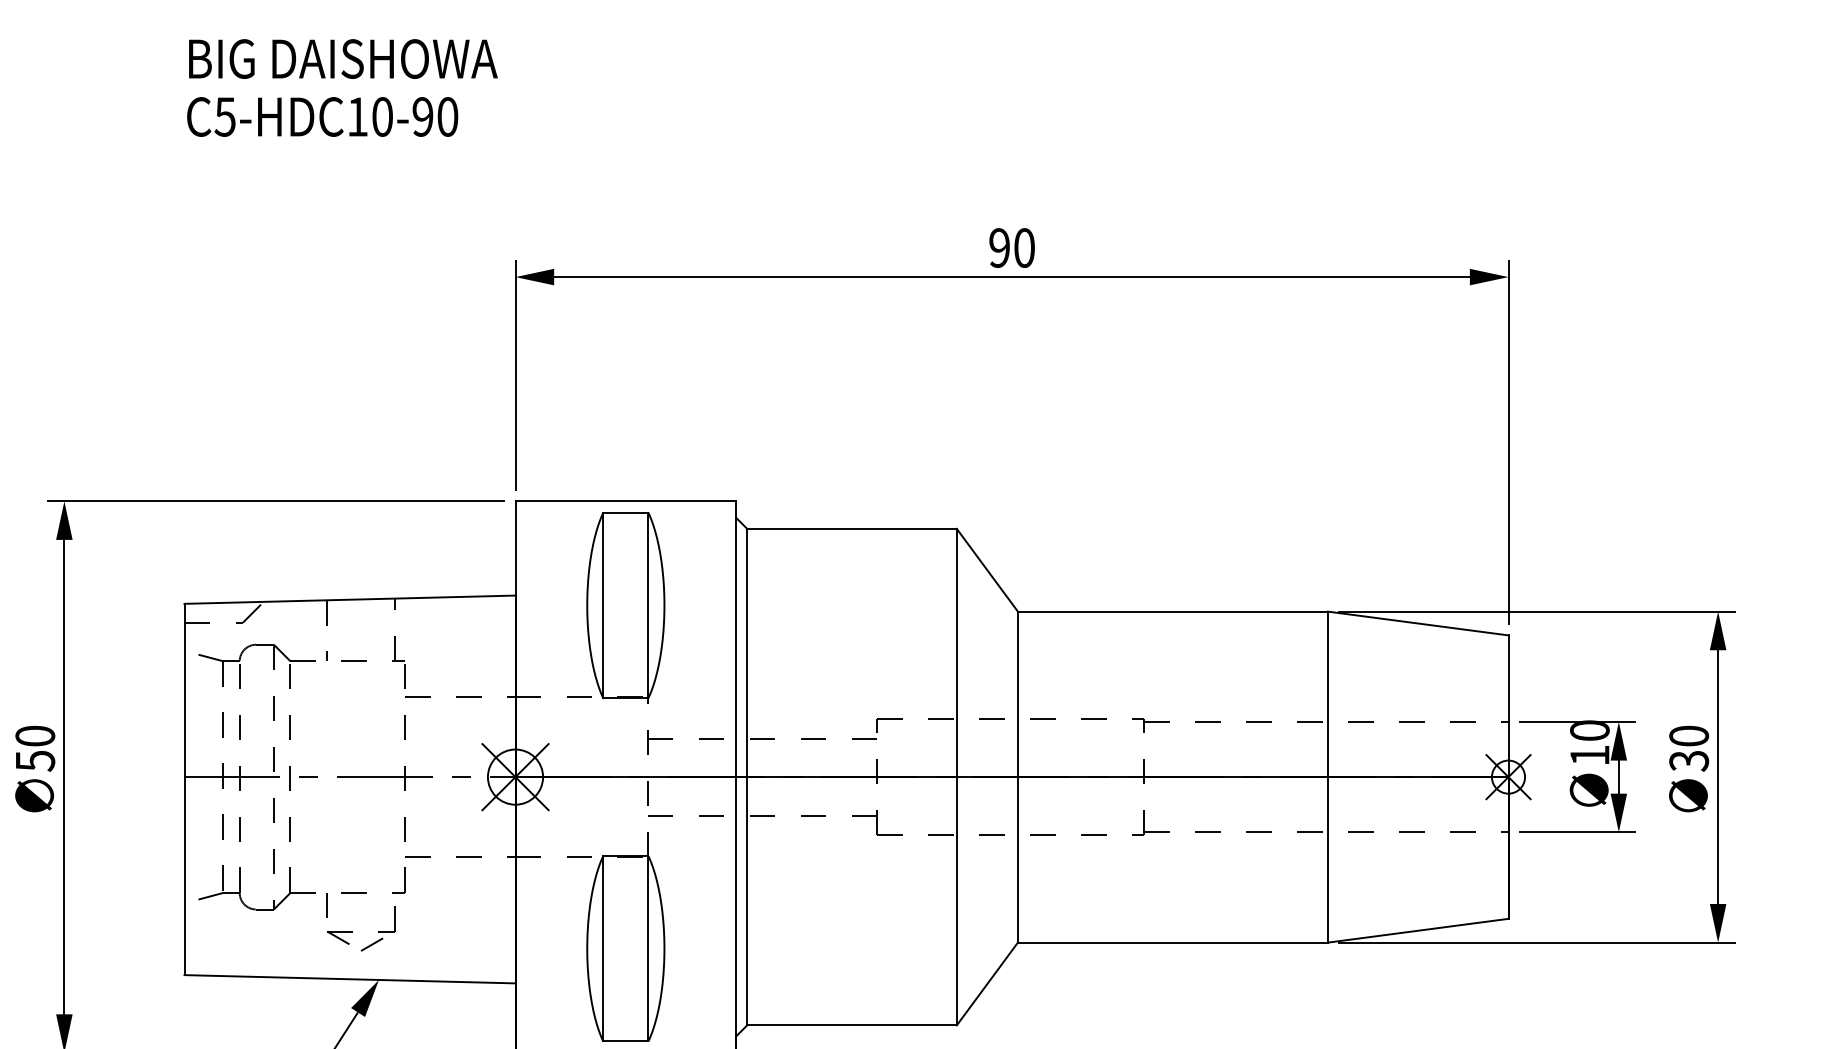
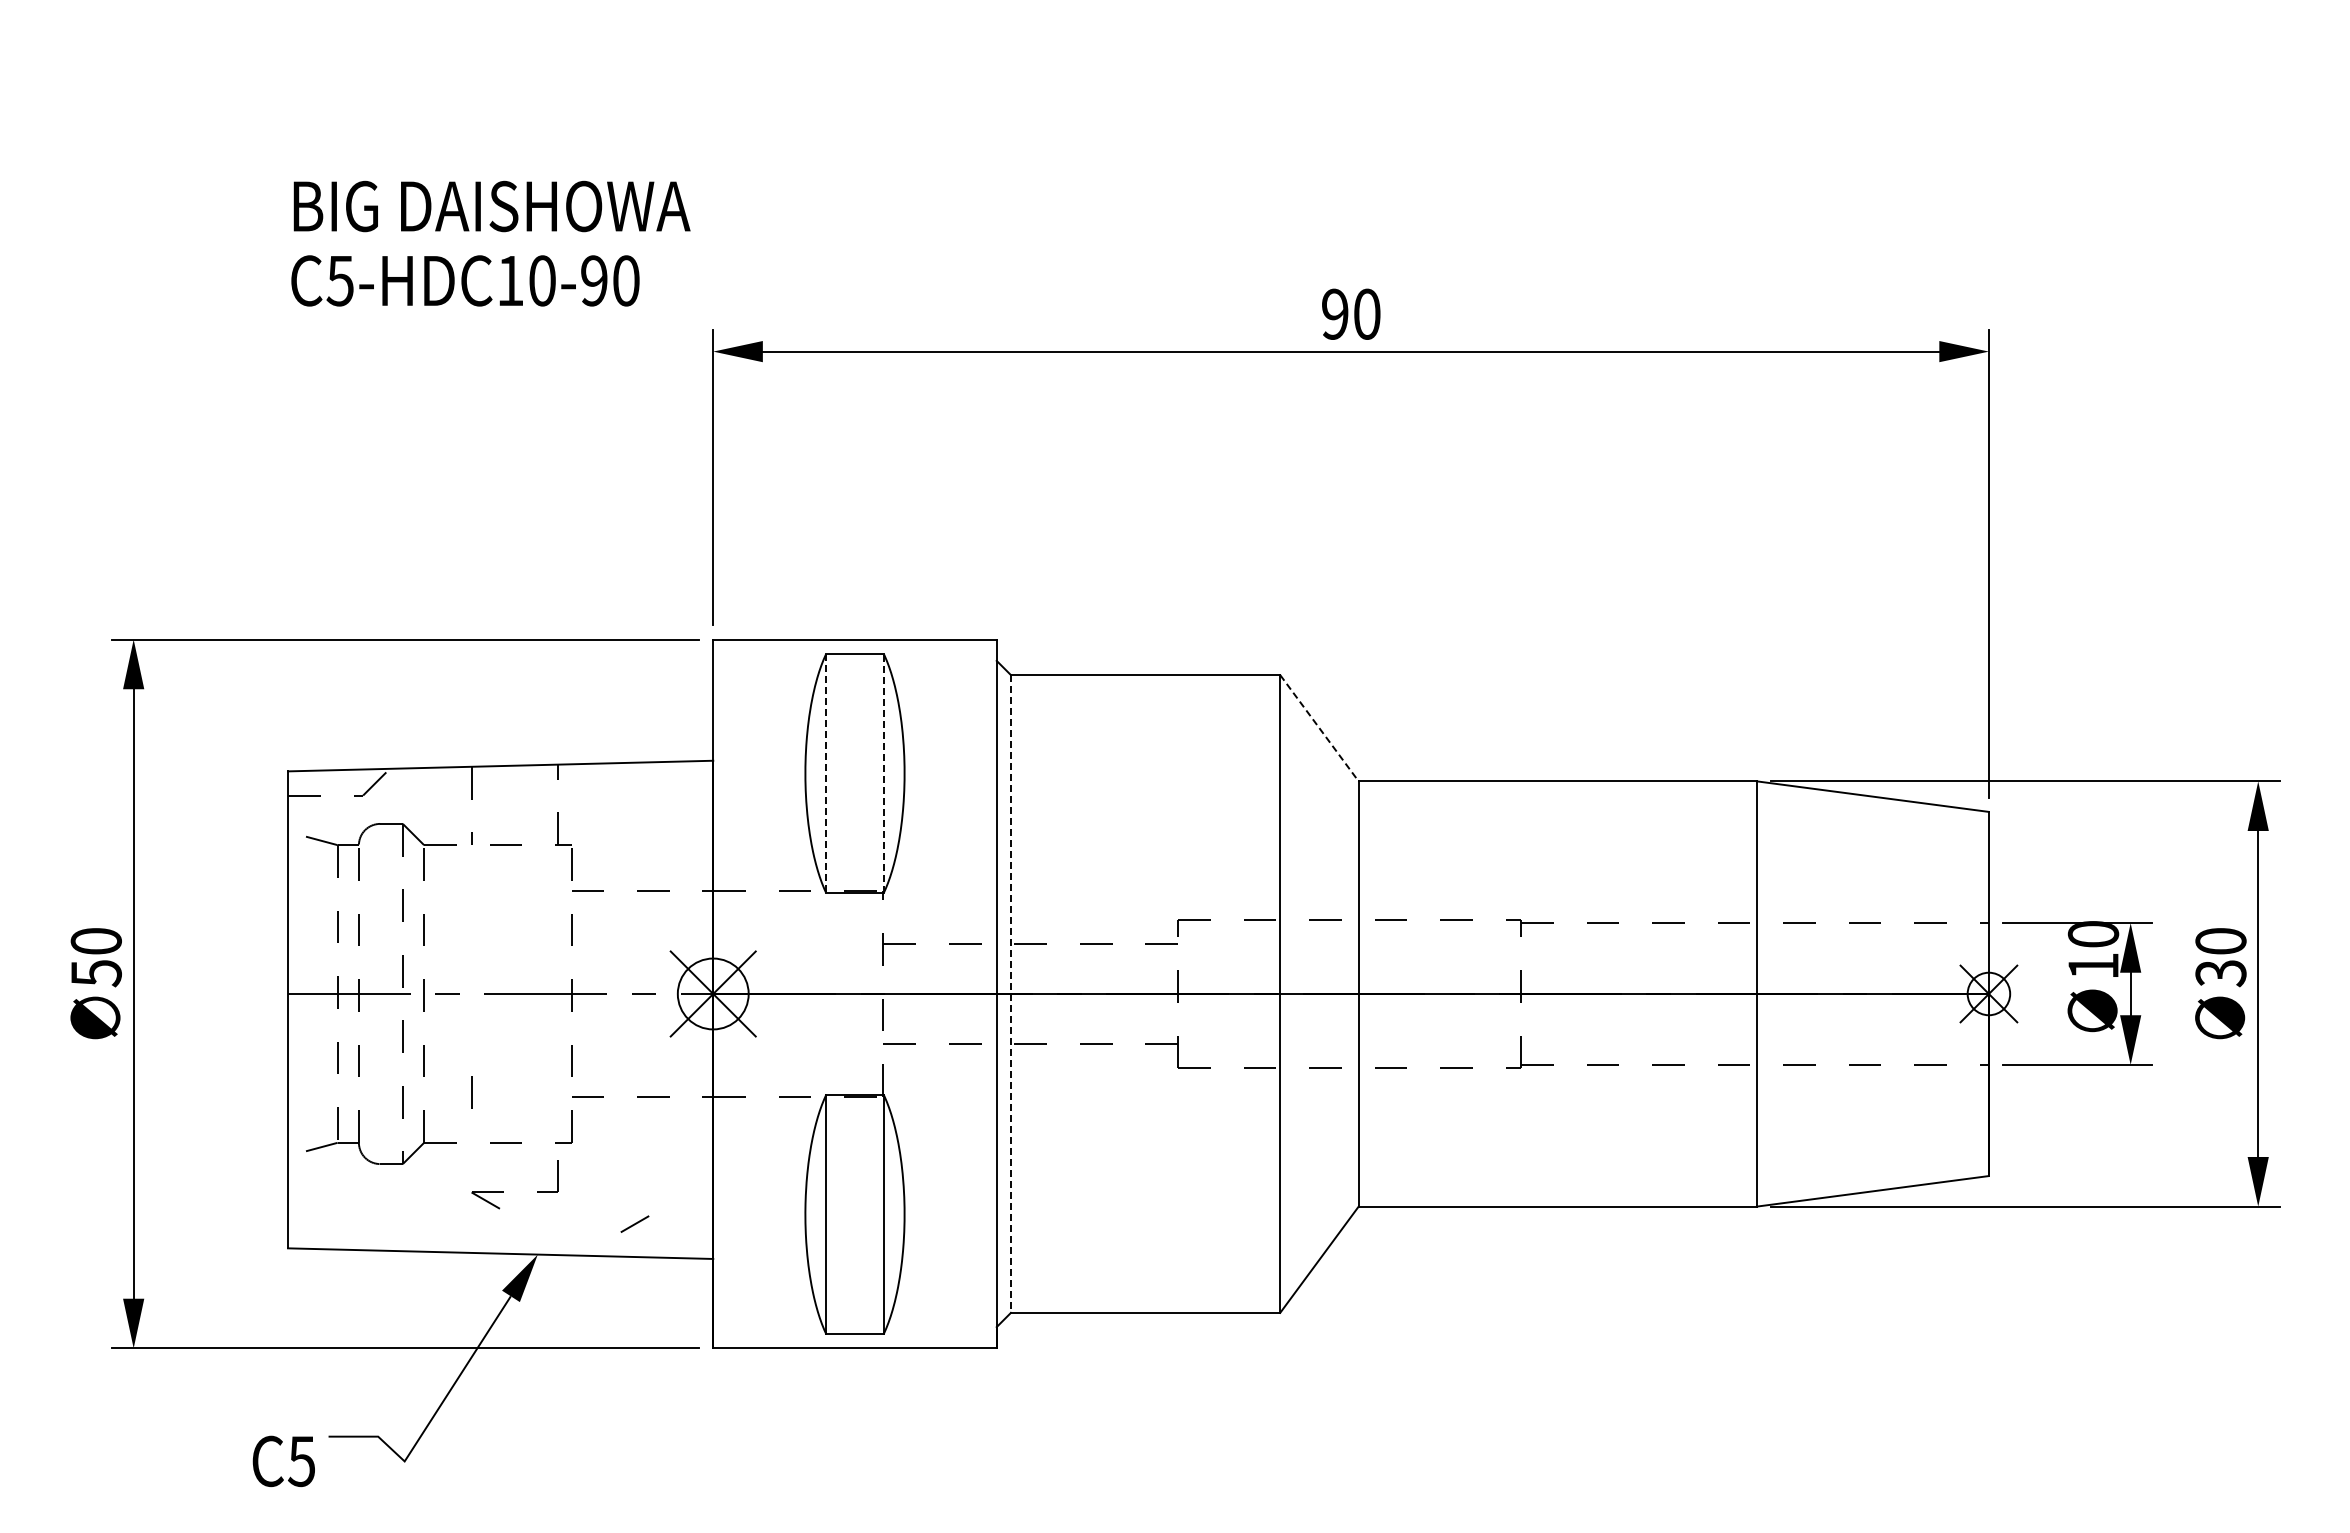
text: (342, 87) -> (490, 243), moved
line: (987, 570) -> (1319, 728), solid -> dashed
line: (648, 604) -> (884, 772), solid -> dashed
line: (602, 605) -> (825, 773), solid -> dashed
line: (746, 776) -> (1010, 993), solid -> dashed
line: (327, 905) -> (471, 1092), moved
line: (371, 944) -> (634, 1223), moved

